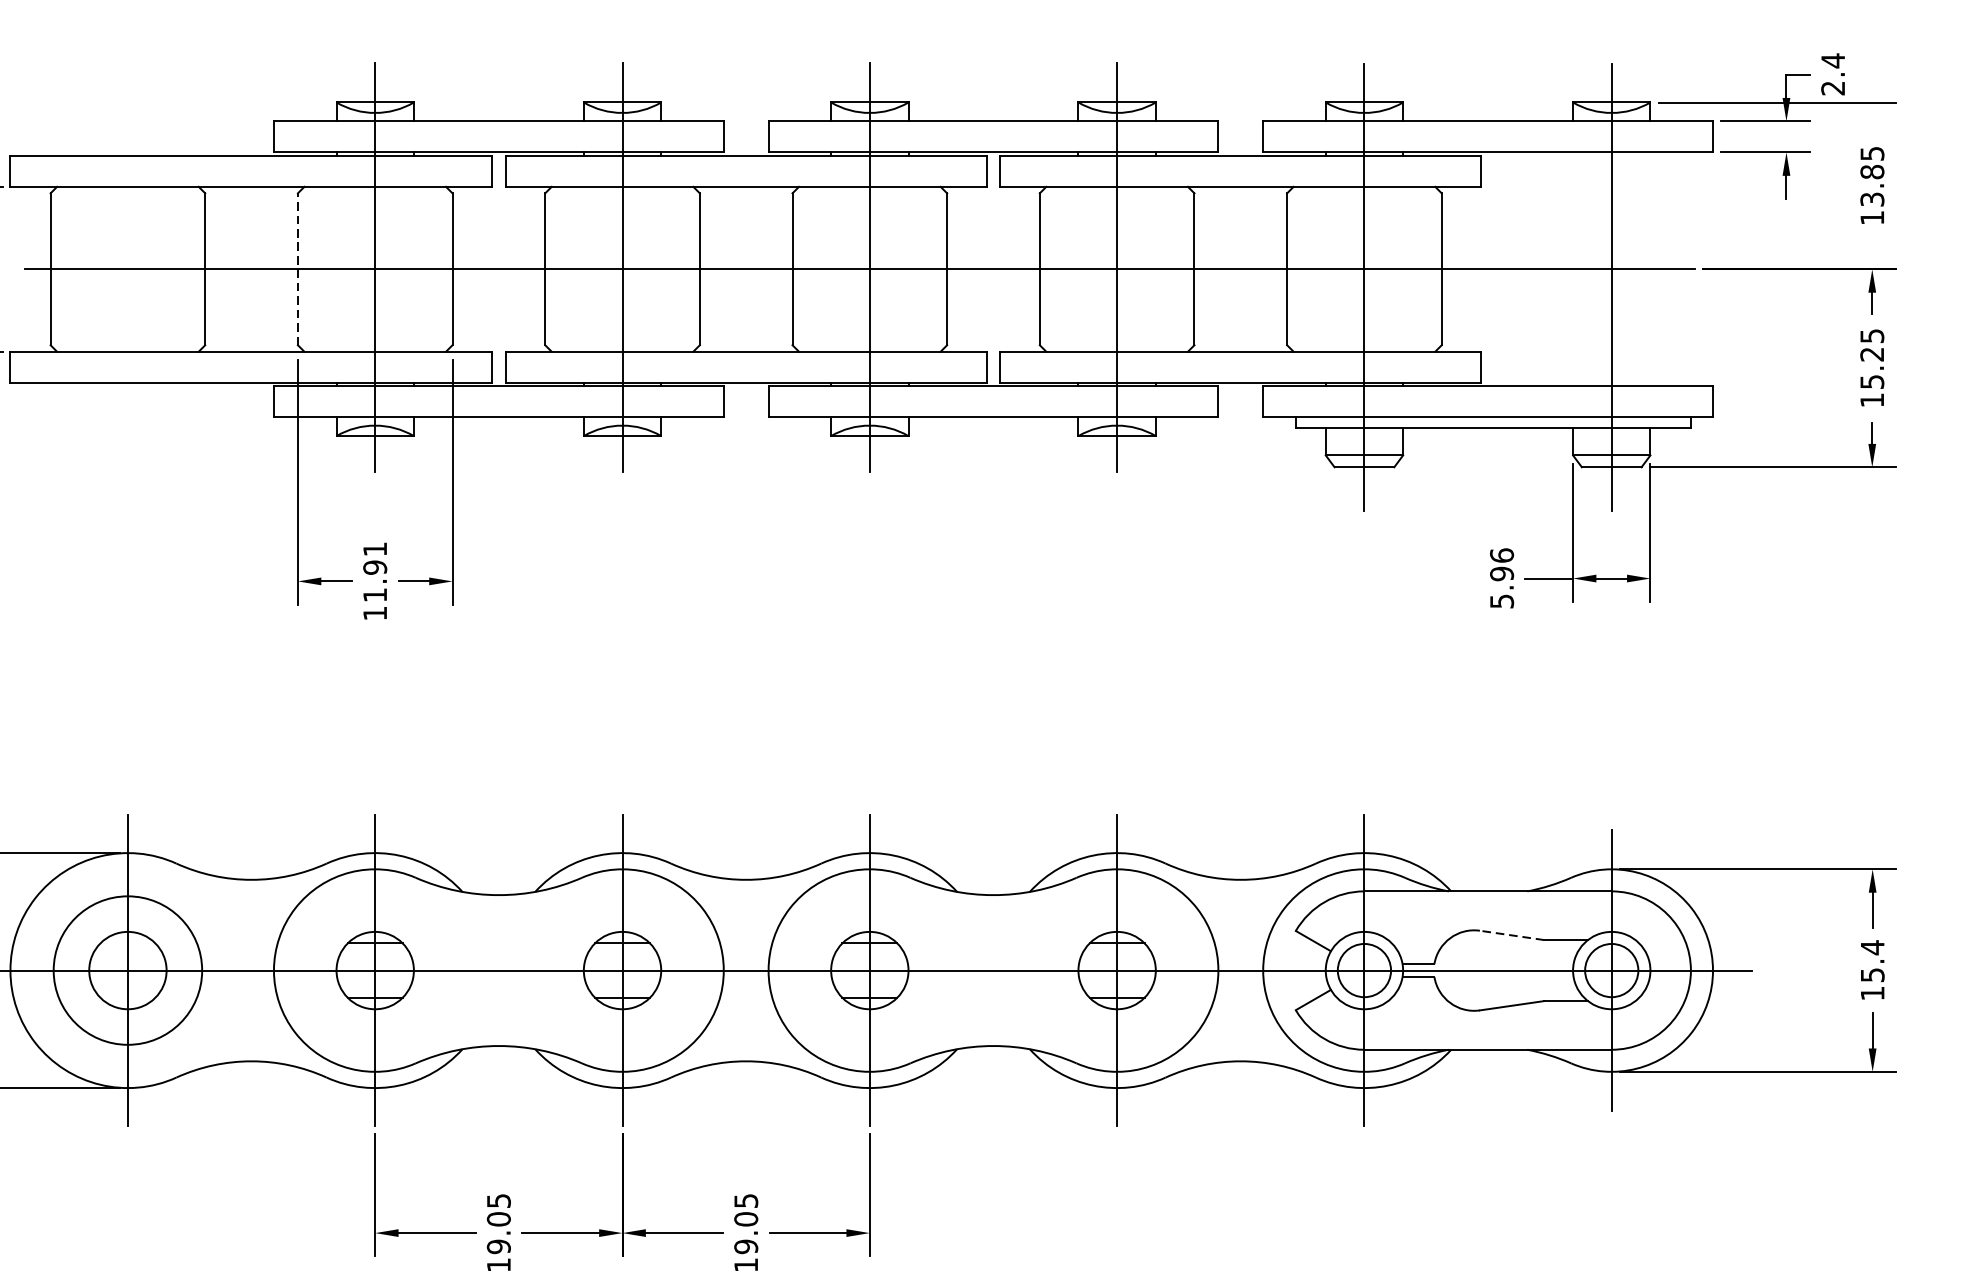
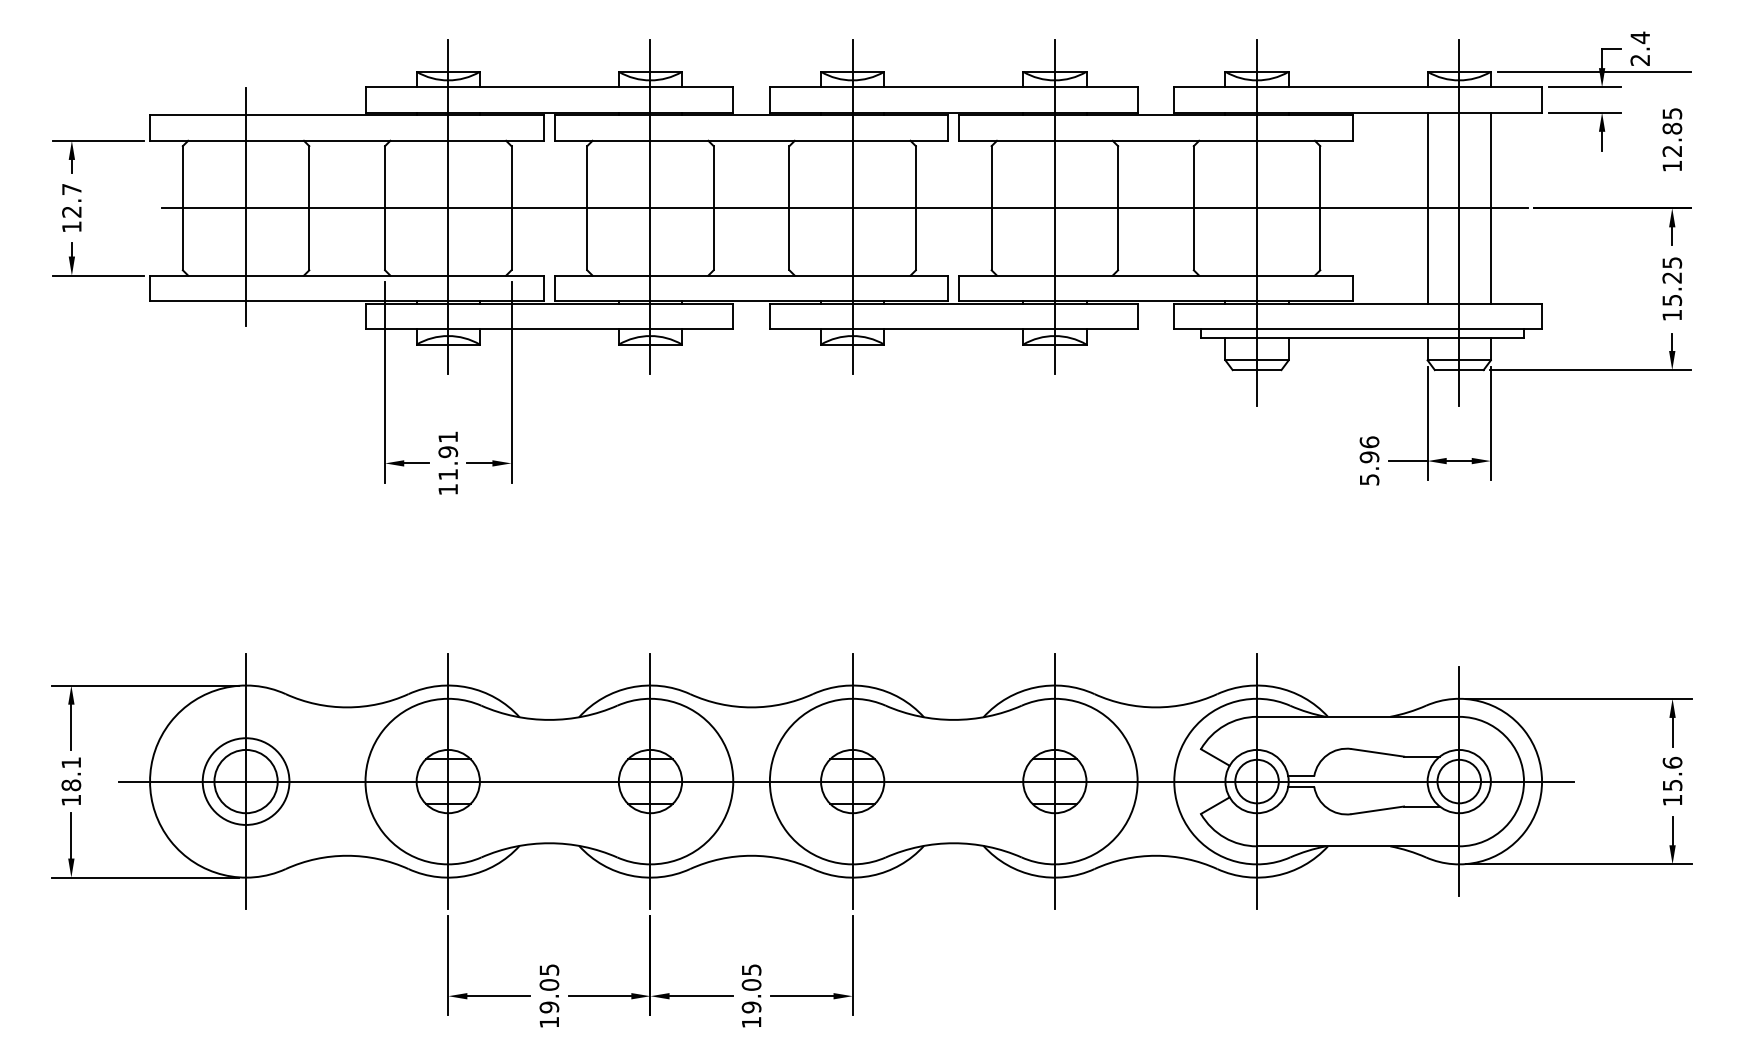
text: (1872, 198) -> (1672, 150), 13.85 -> 12.85
line: (128, 268) -> (246, 207), added
line: (298, 268) -> (385, 207), dashed -> solid
line: (1572, 268) -> (1427, 207), added
line: (1649, 268) -> (1490, 207), added
line: (1511, 935) -> (1377, 752), dashed -> solid
text: (1872, 947) -> (1672, 762), 15.4 -> 15.6
circle: (127, 970) -> (245, 781), size x0.71

